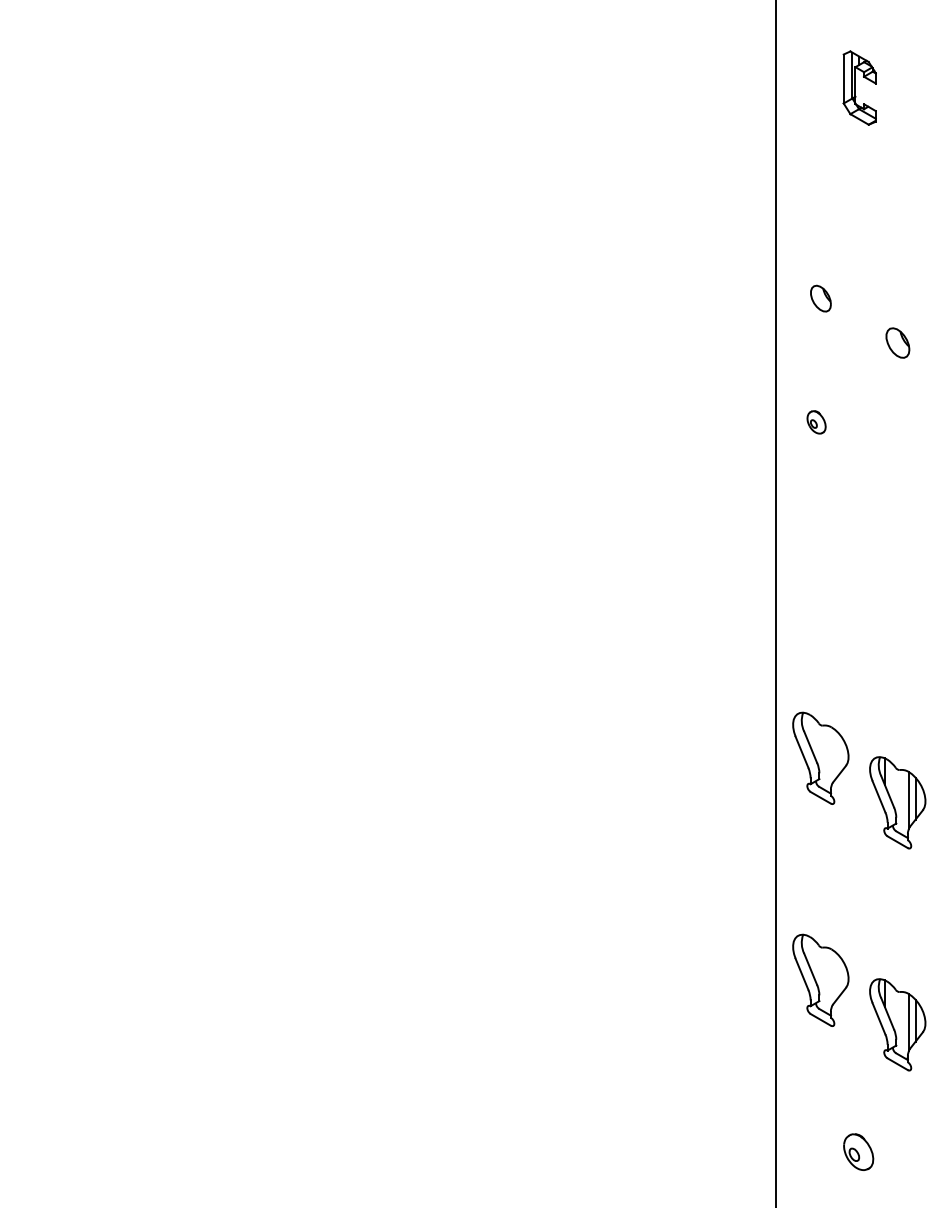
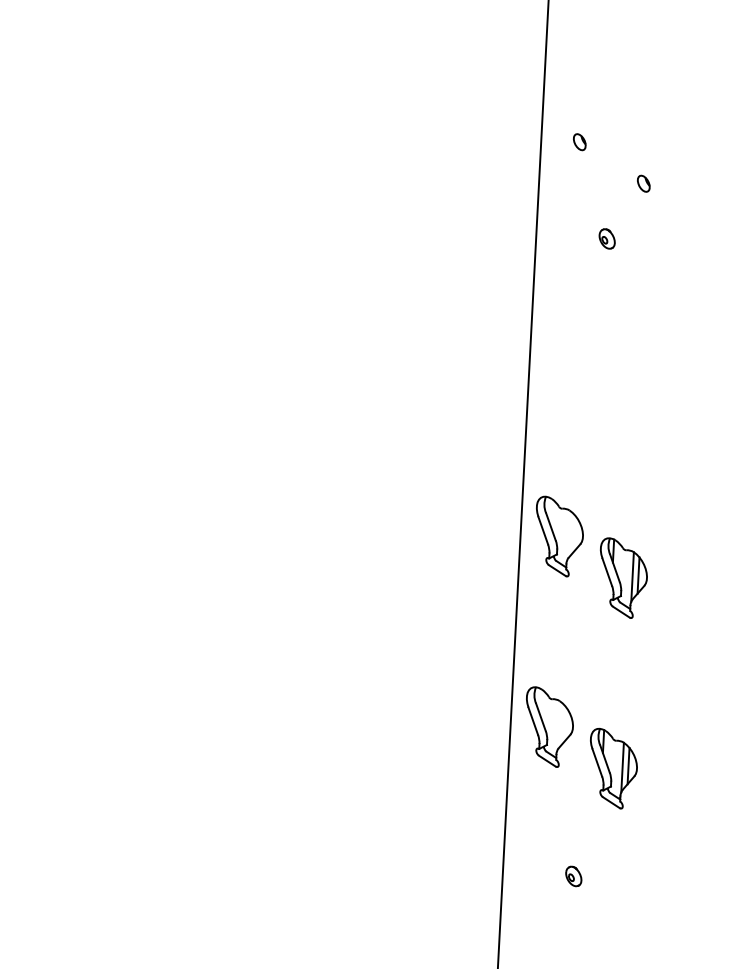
part: (820, 298) -> (579, 142), size x0.71
part: (897, 342) -> (643, 183), size x0.62
part: (816, 422) -> (607, 239), moved
part: (858, 1152) -> (573, 876), size x0.62

